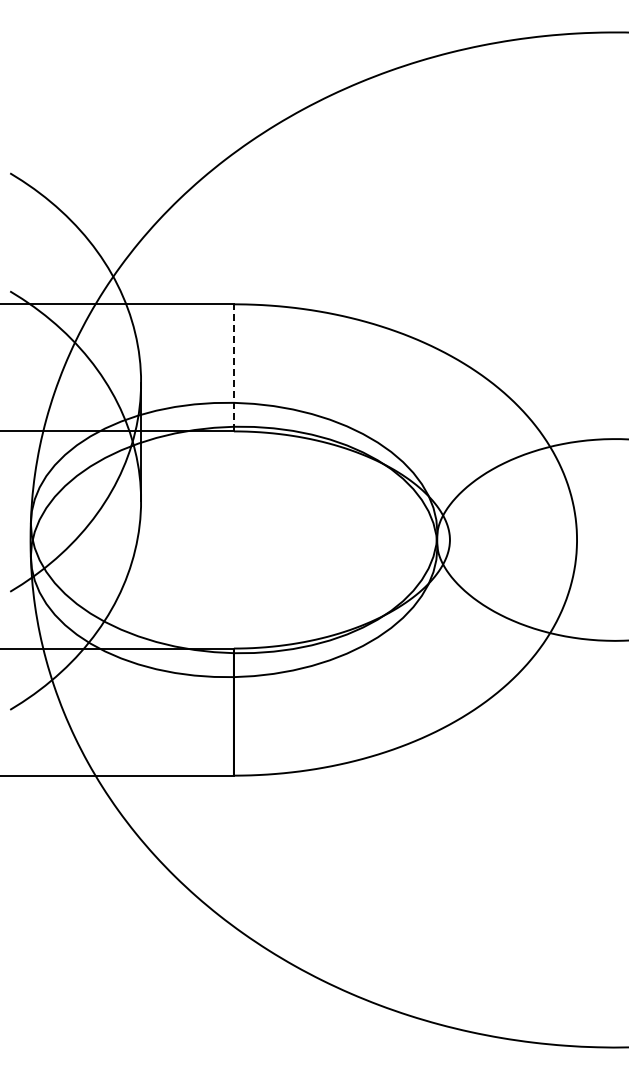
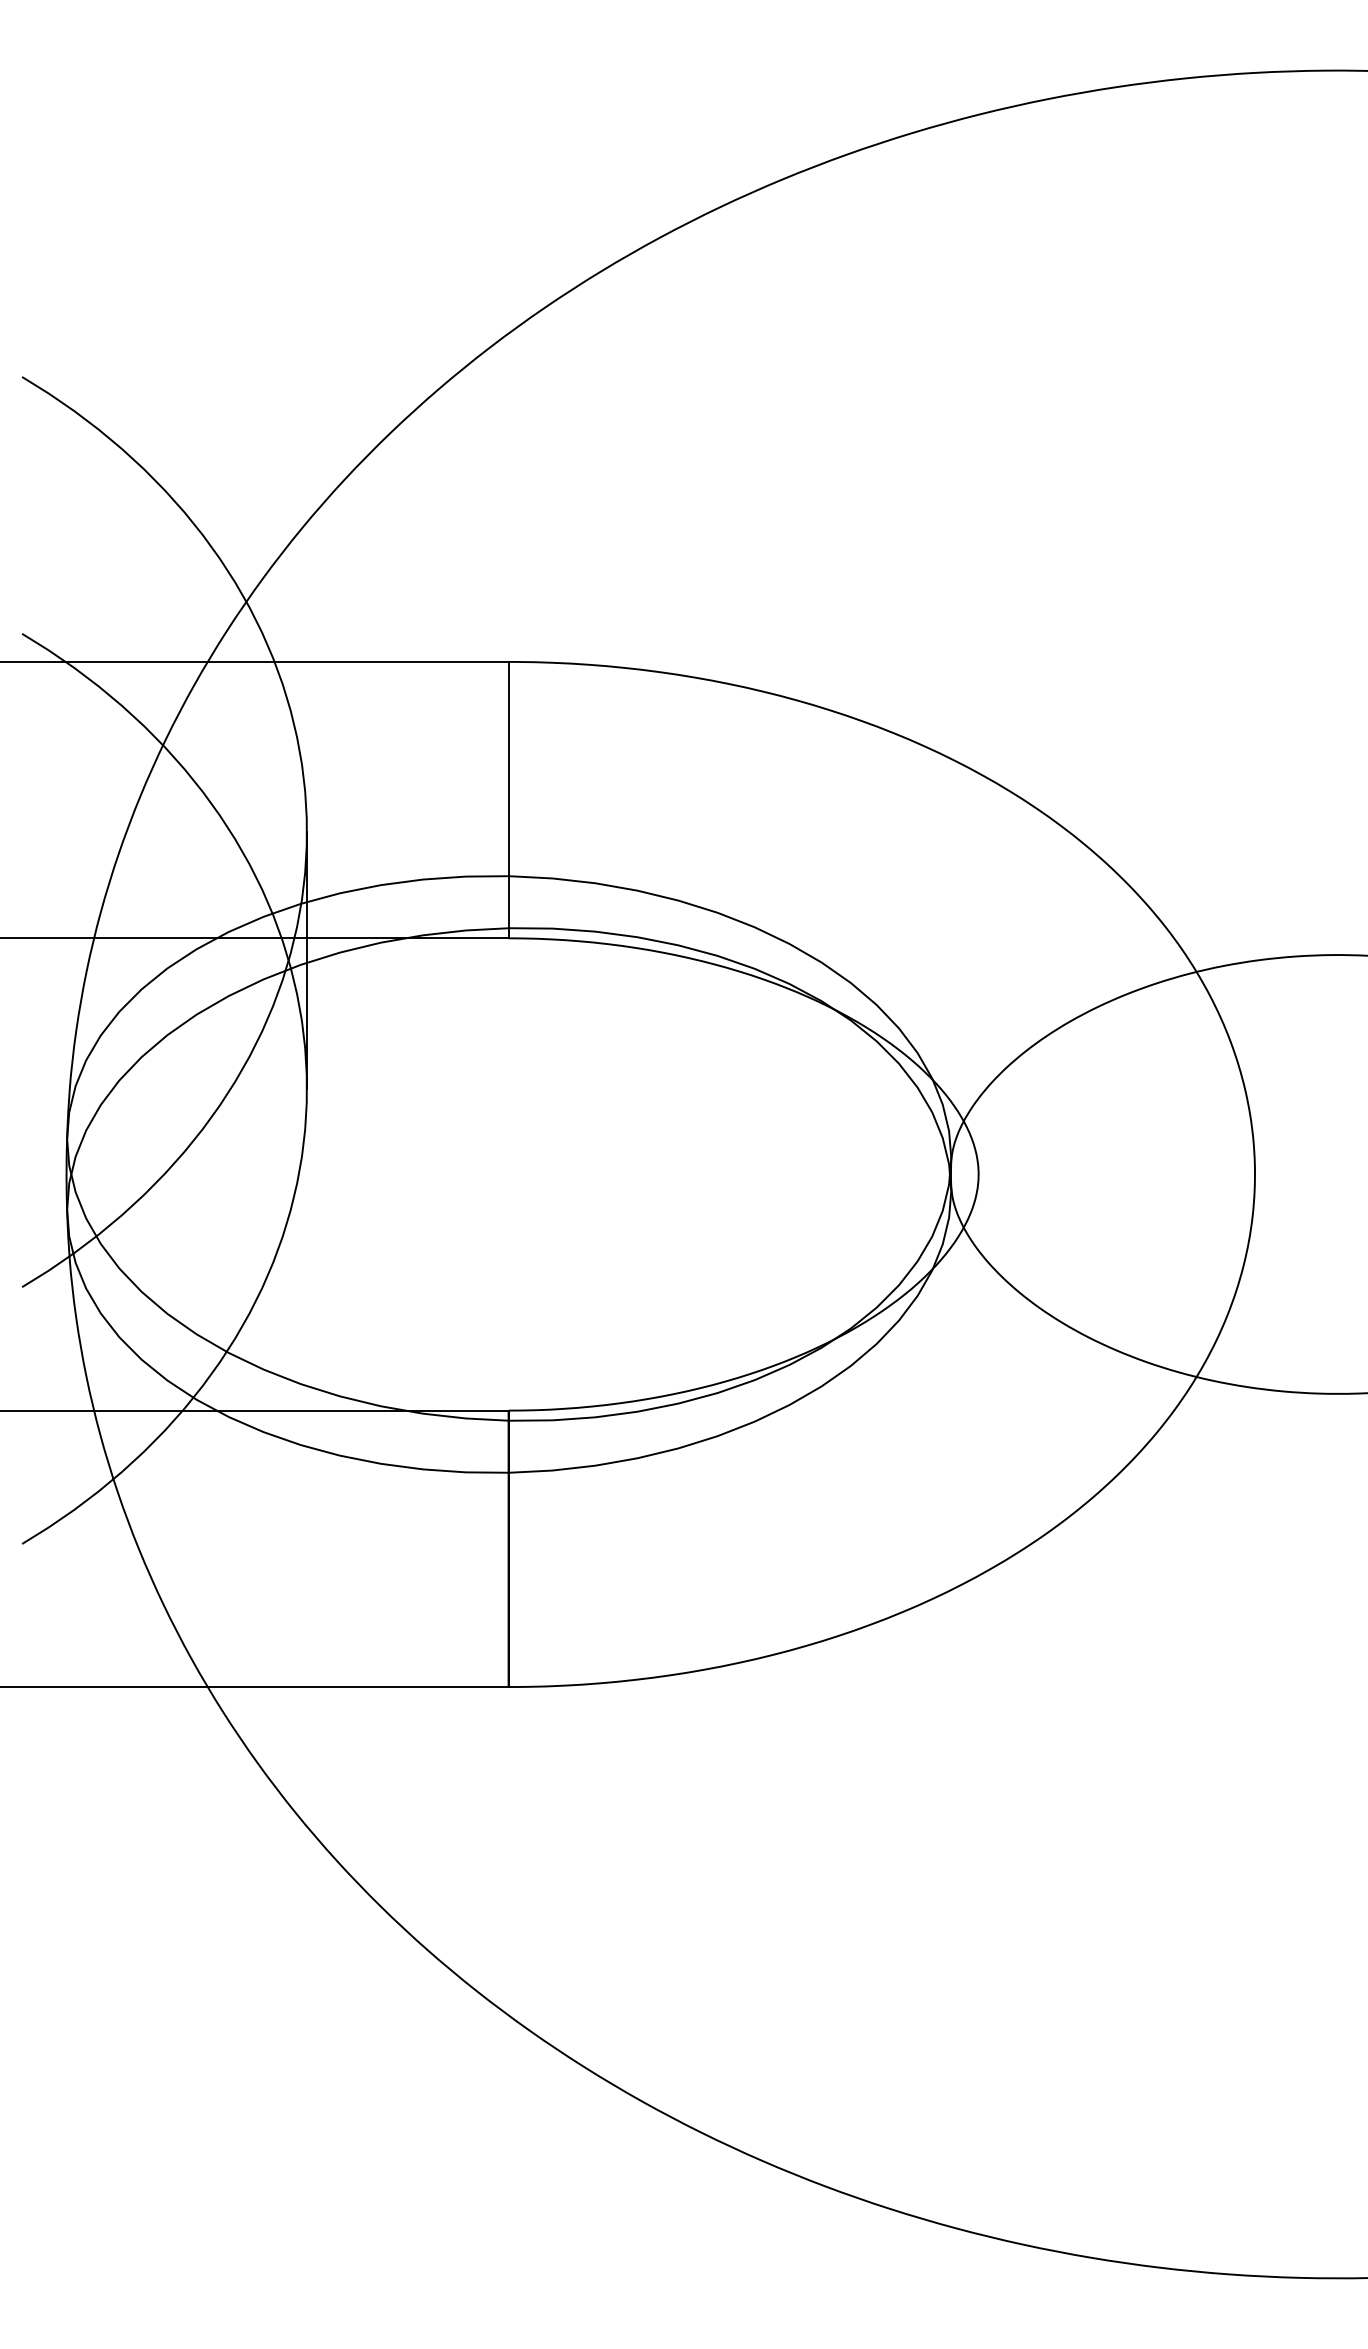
line: (233, 367) -> (507, 799), dashed -> solid

